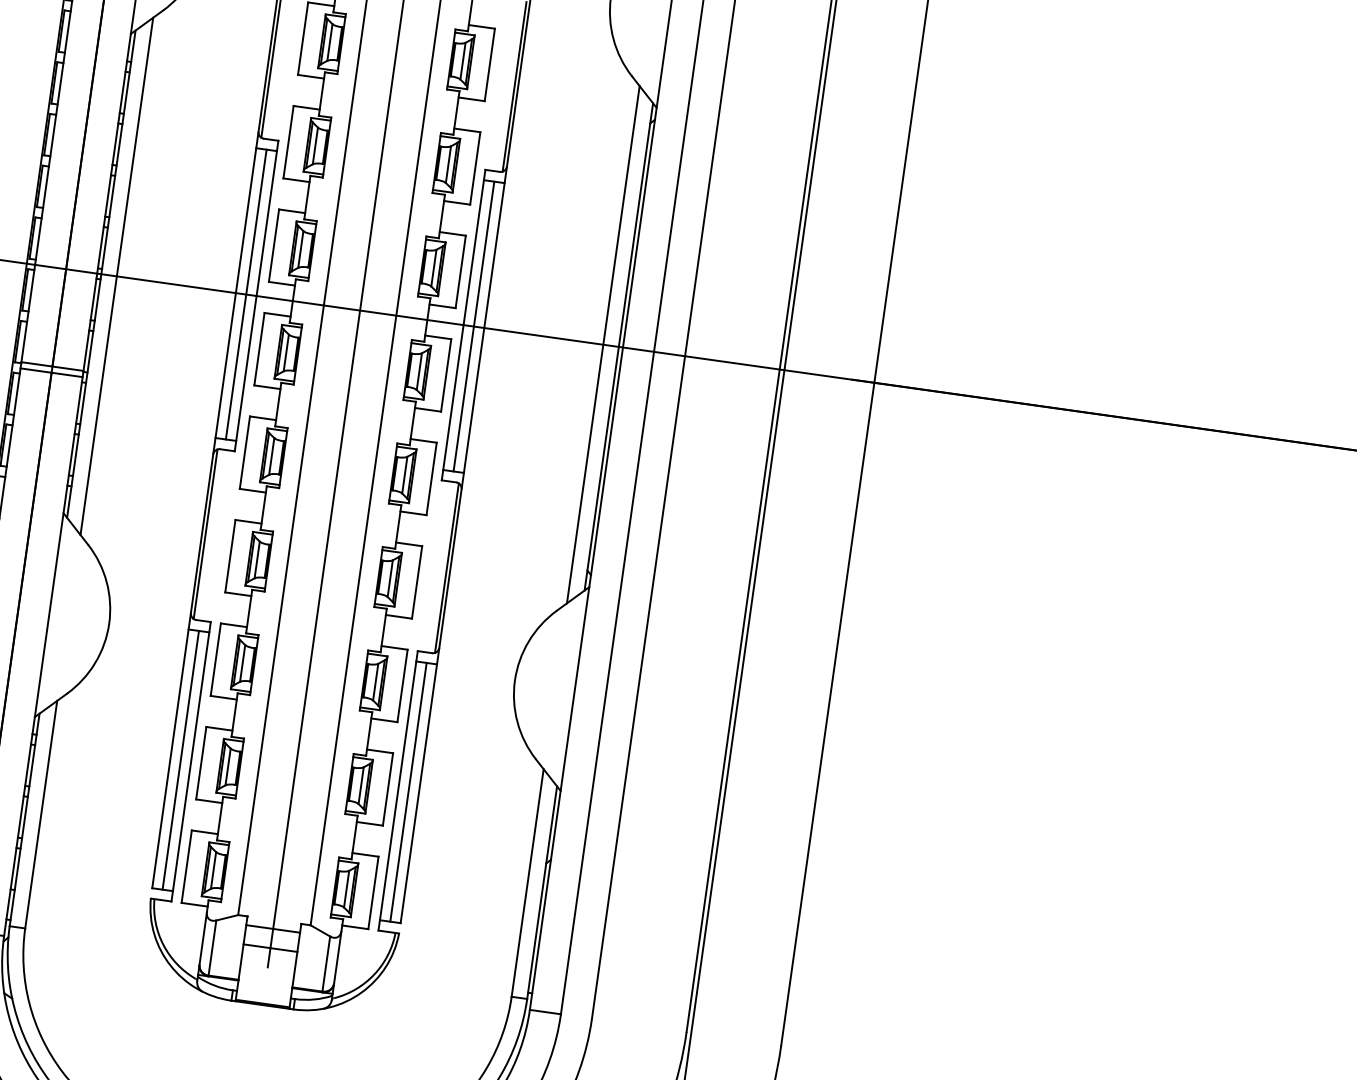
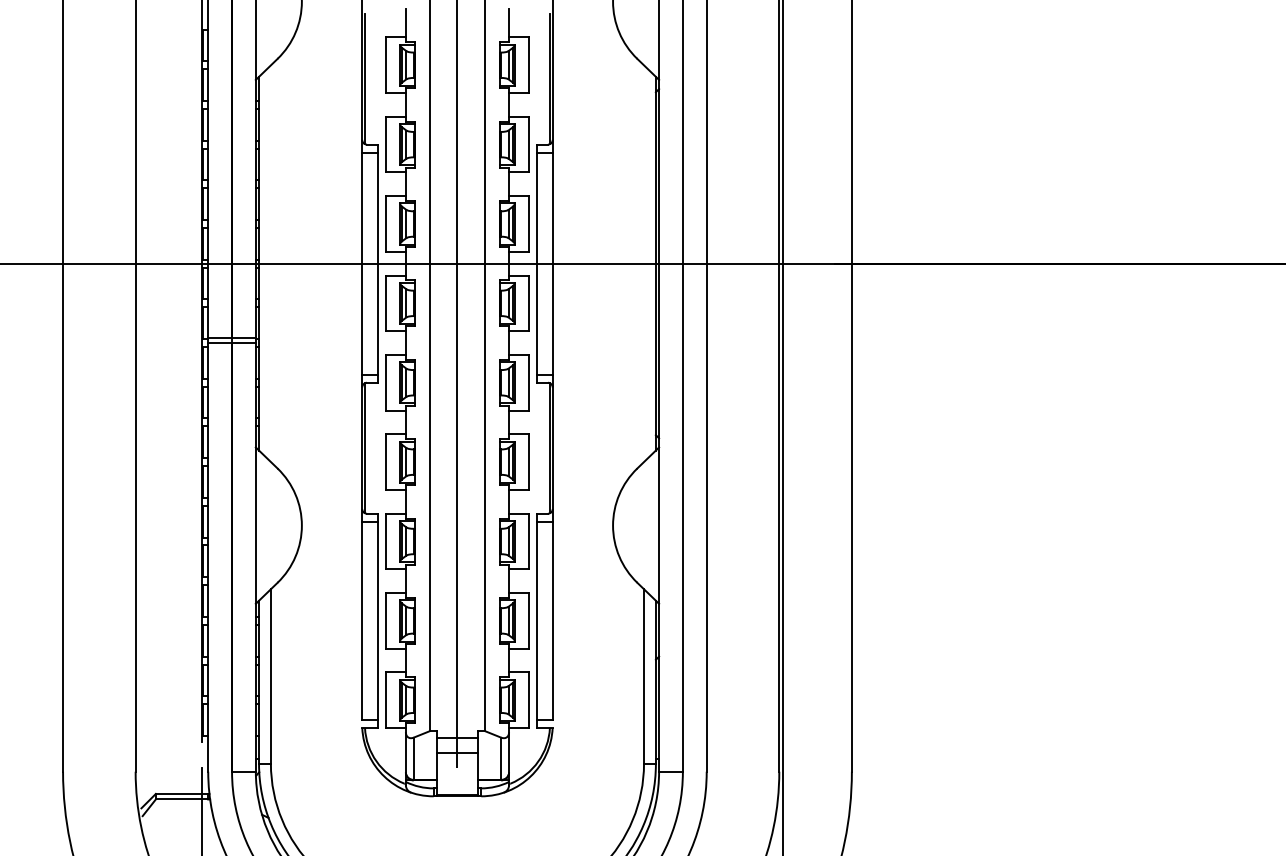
line: (116, 276) -> (270, 263), removed
line: (246, 294) -> (370, 263), removed
line: (473, 326) -> (544, 263), removed
line: (603, 344) -> (644, 263), removed
line: (181, 759) -> (370, 620), removed
line: (408, 791) -> (544, 620), removed

